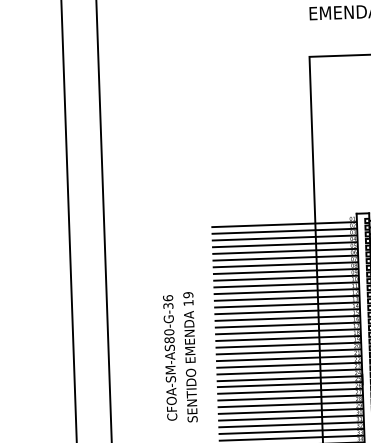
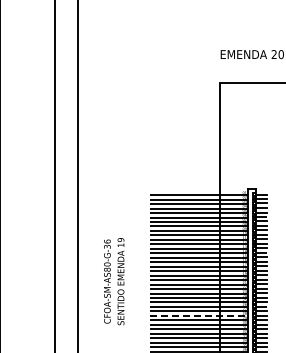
text: (180, 357) -> (114, 281), moved
line: (290, 404) -> (198, 315), solid -> dashed

